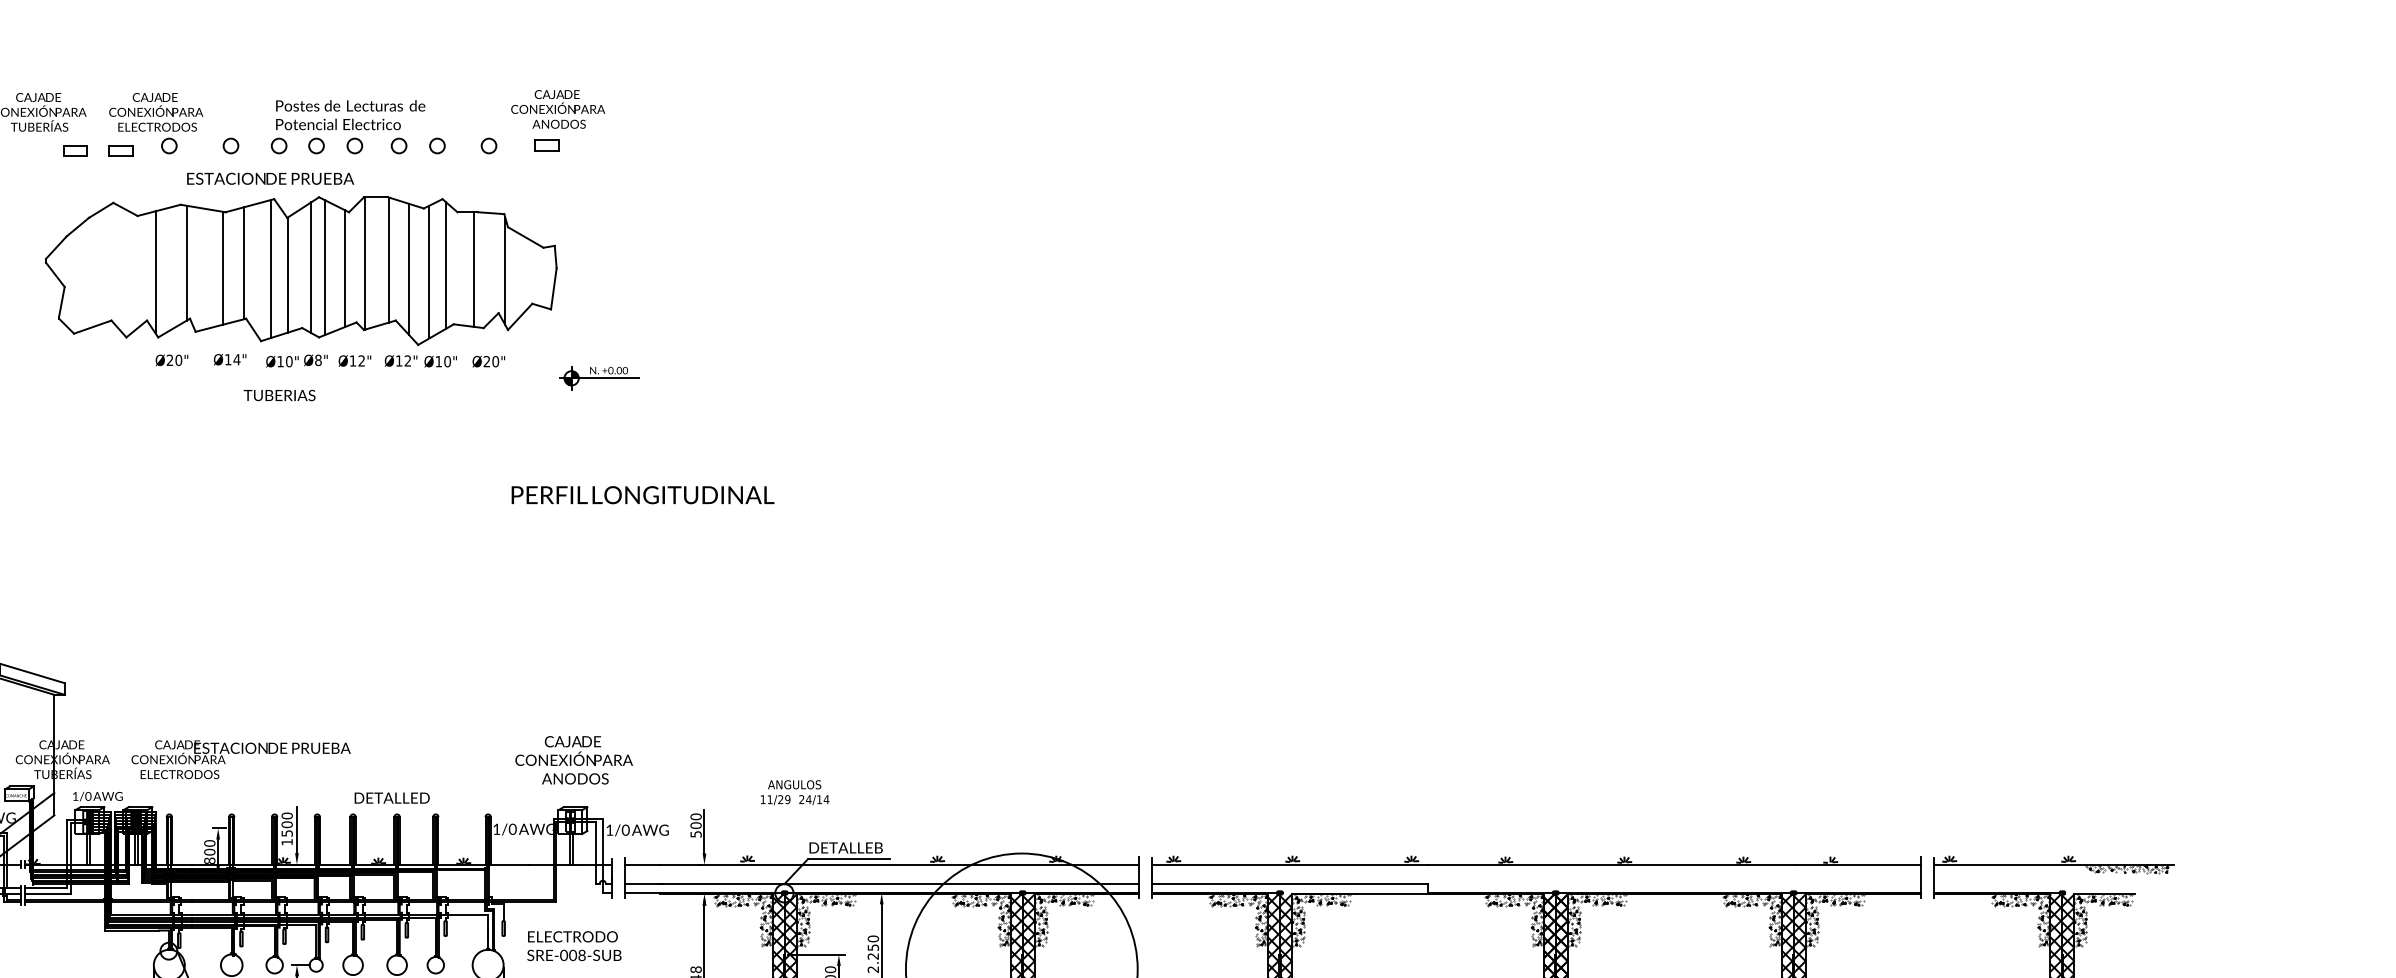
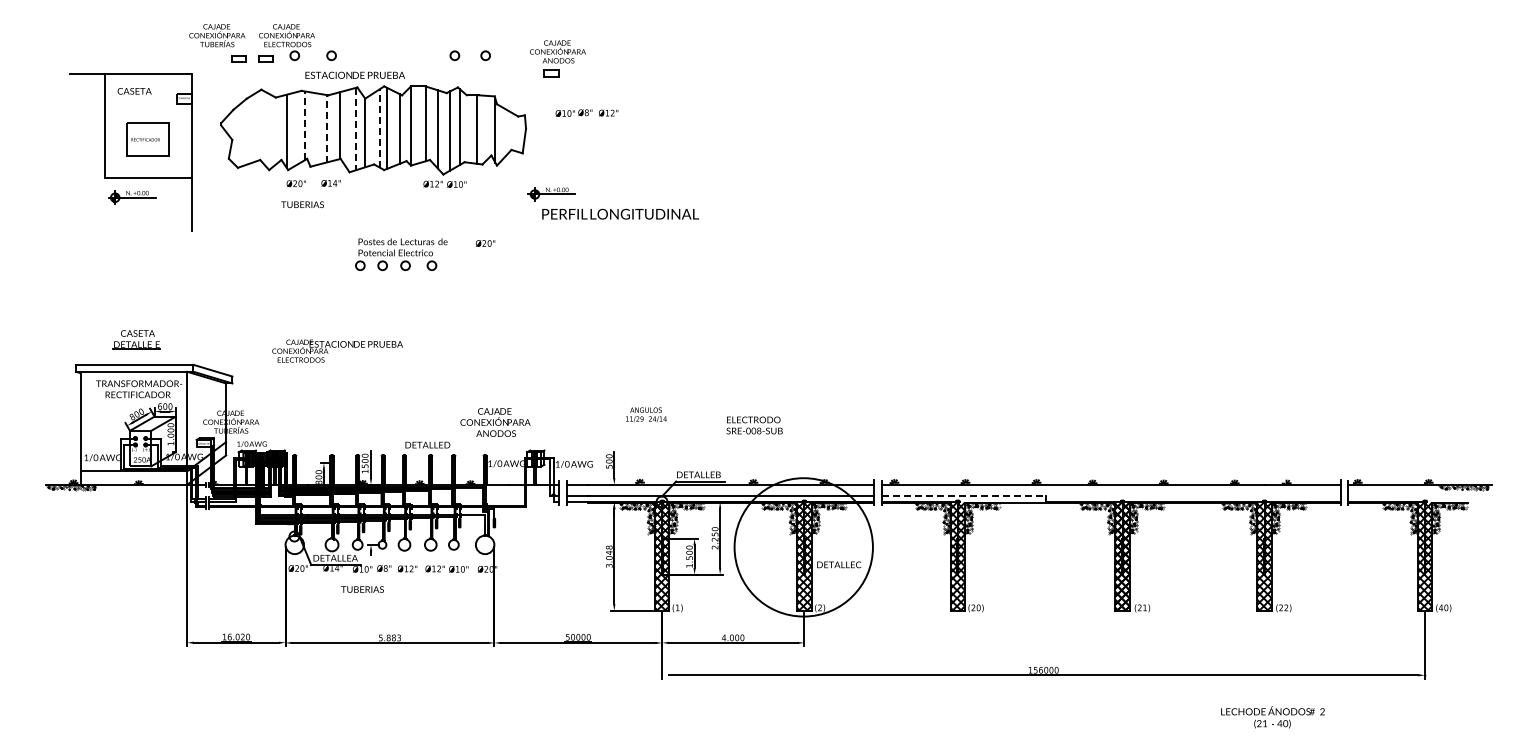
part: (557, 120) -> (557, 58), moved
part: (348, 127) -> (401, 254), moved
line: (187, 262) -> (305, 125), solid -> dashed
line: (311, 266) -> (379, 127), solid -> dashed
line: (222, 267) -> (326, 128), solid -> dashed
line: (271, 269) -> (355, 129), solid -> dashed
text: (317, 359) -> (586, 112), moved
text: (488, 361) -> (485, 243), moved
text: (279, 395) -> (302, 204), moved
text: (642, 493) -> (620, 213), moved
text: (240, 758) -> (337, 350), moved
text: (574, 760) -> (495, 422), moved
text: (795, 792) -> (646, 414), moved
line: (1291, 884) -> (964, 496), solid -> dashed
text: (574, 946) -> (754, 425), moved

